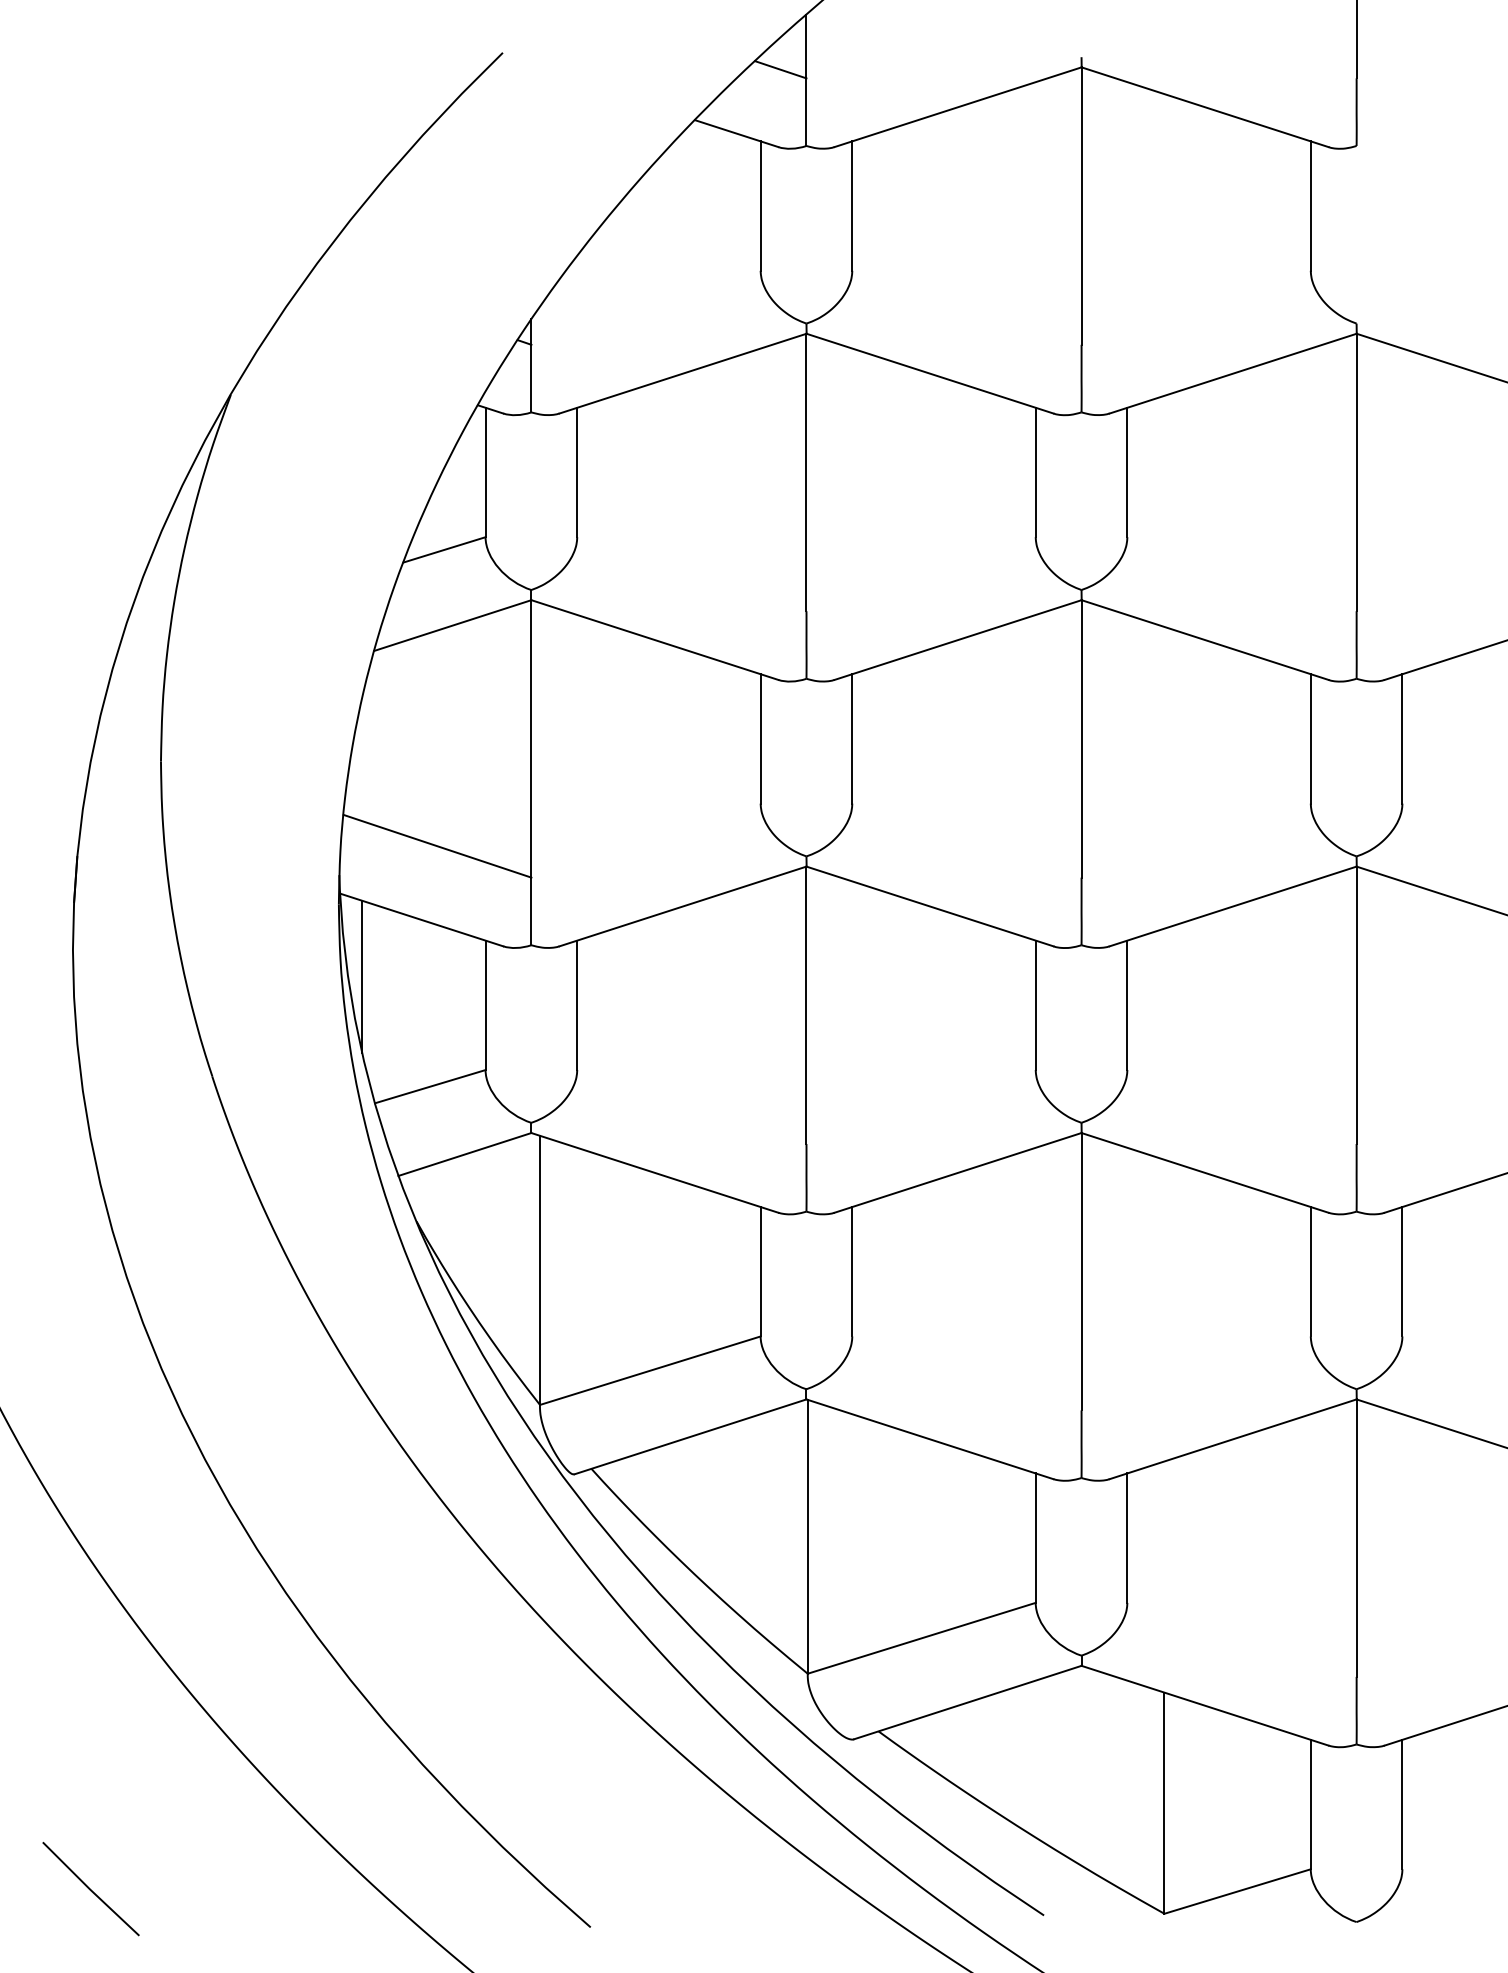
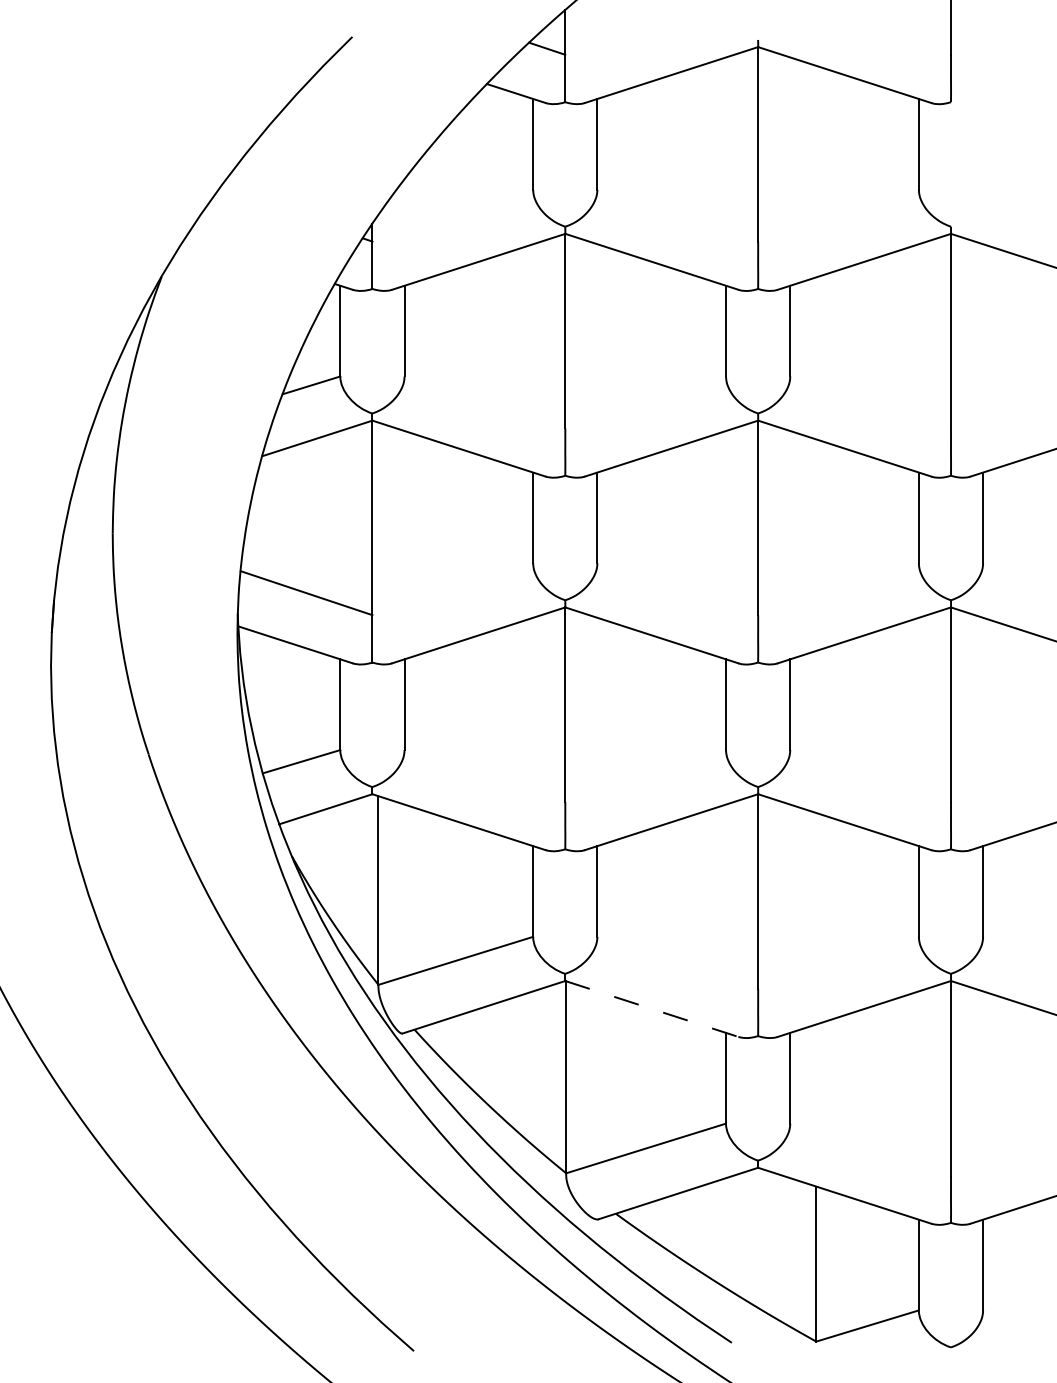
line: (362, 976) -> (254, 684), removed
line: (929, 1439) -> (651, 1009), solid -> dashed
line: (90, 1889) -> (63, 1324), removed

